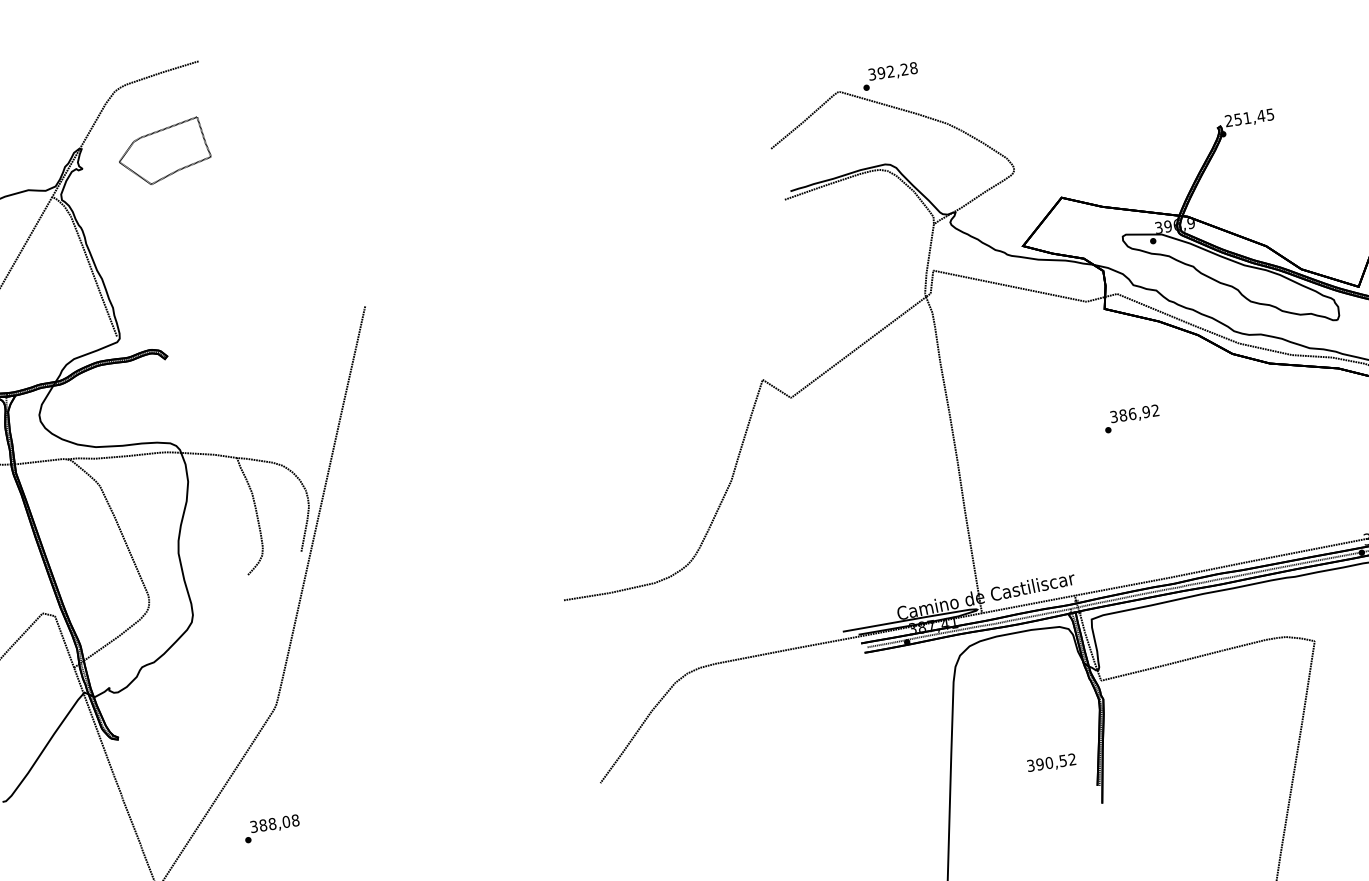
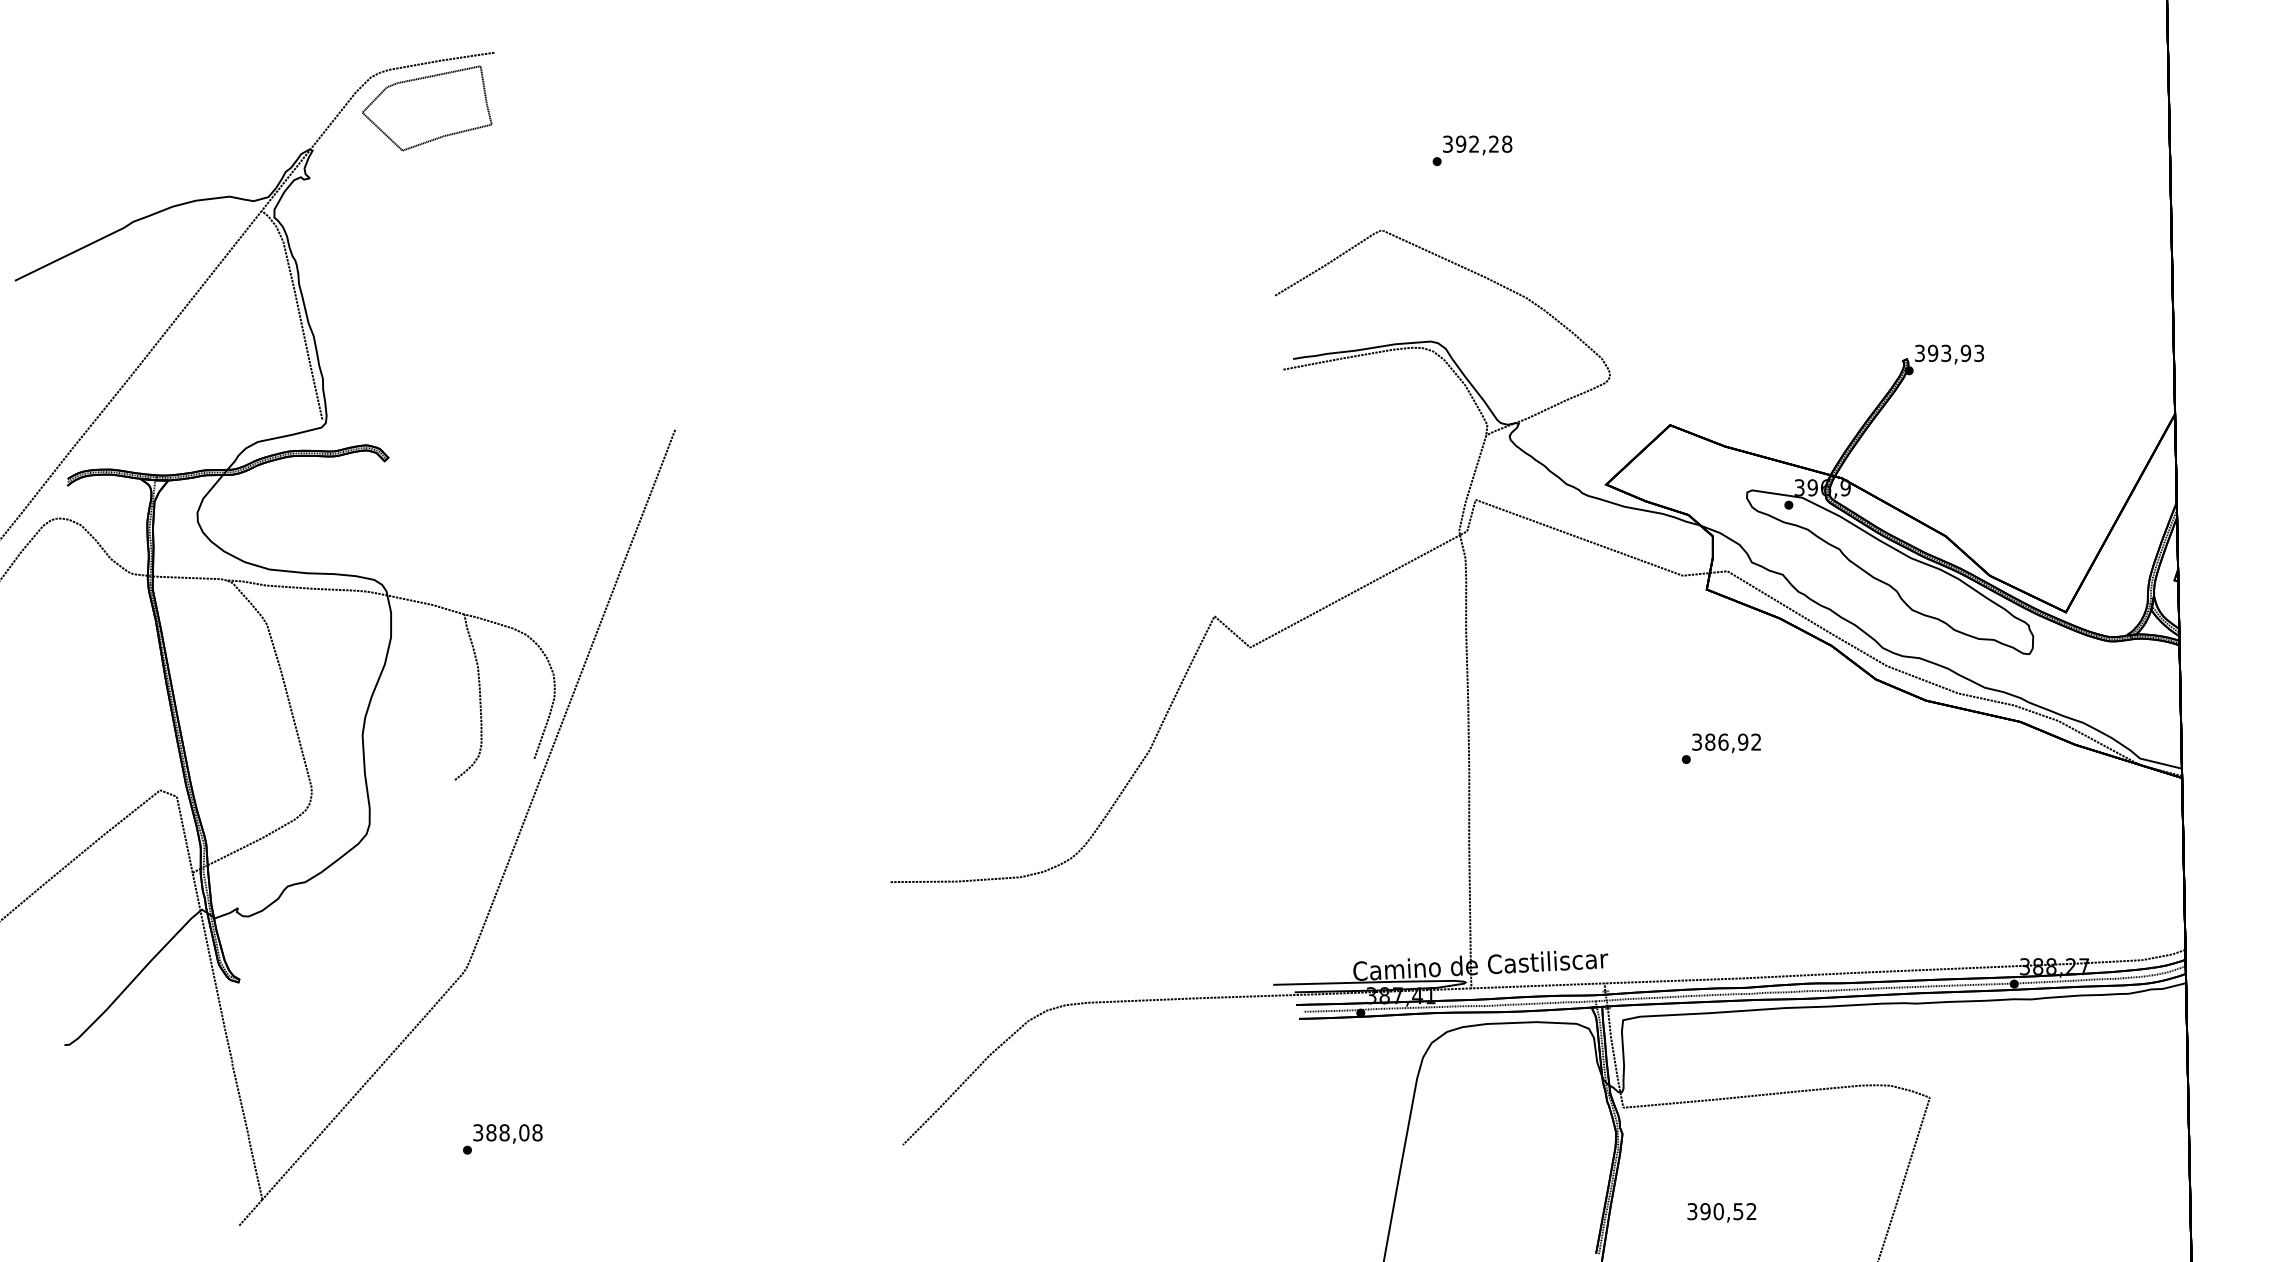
text: (890, 76) -> (1472, 150), moved
text: (1249, 117) -> (1949, 353), 251,45 -> 393,93
part: (164, 152) -> (427, 108), moved
text: (1051, 763) -> (1721, 1212), moved
text: (271, 828) -> (502, 1139), moved

